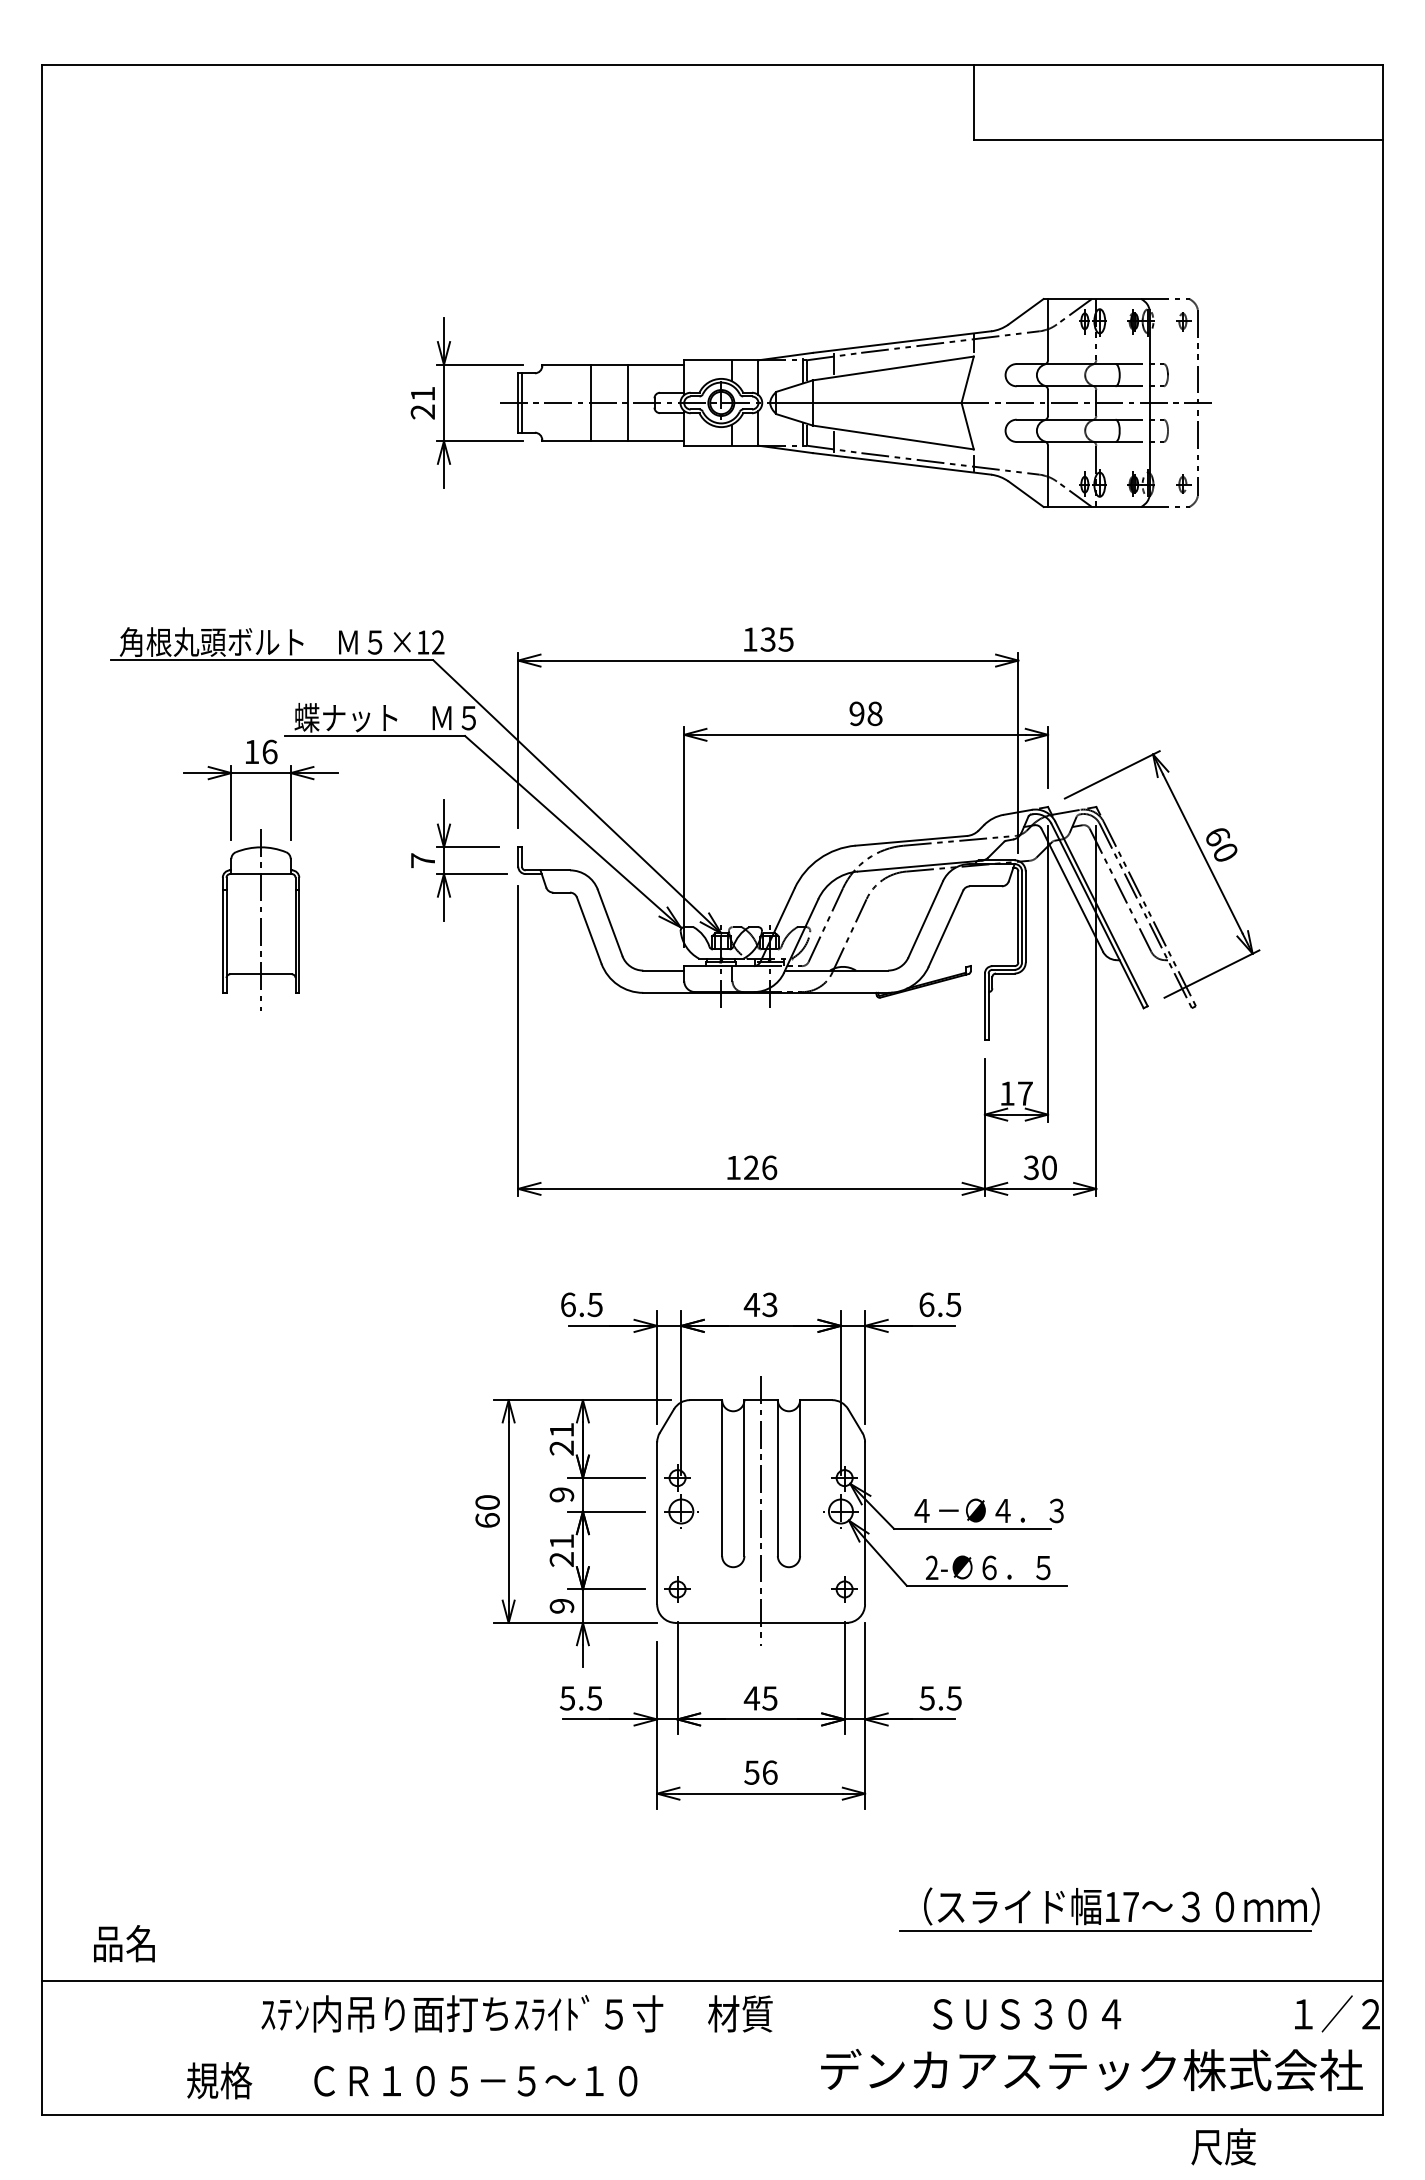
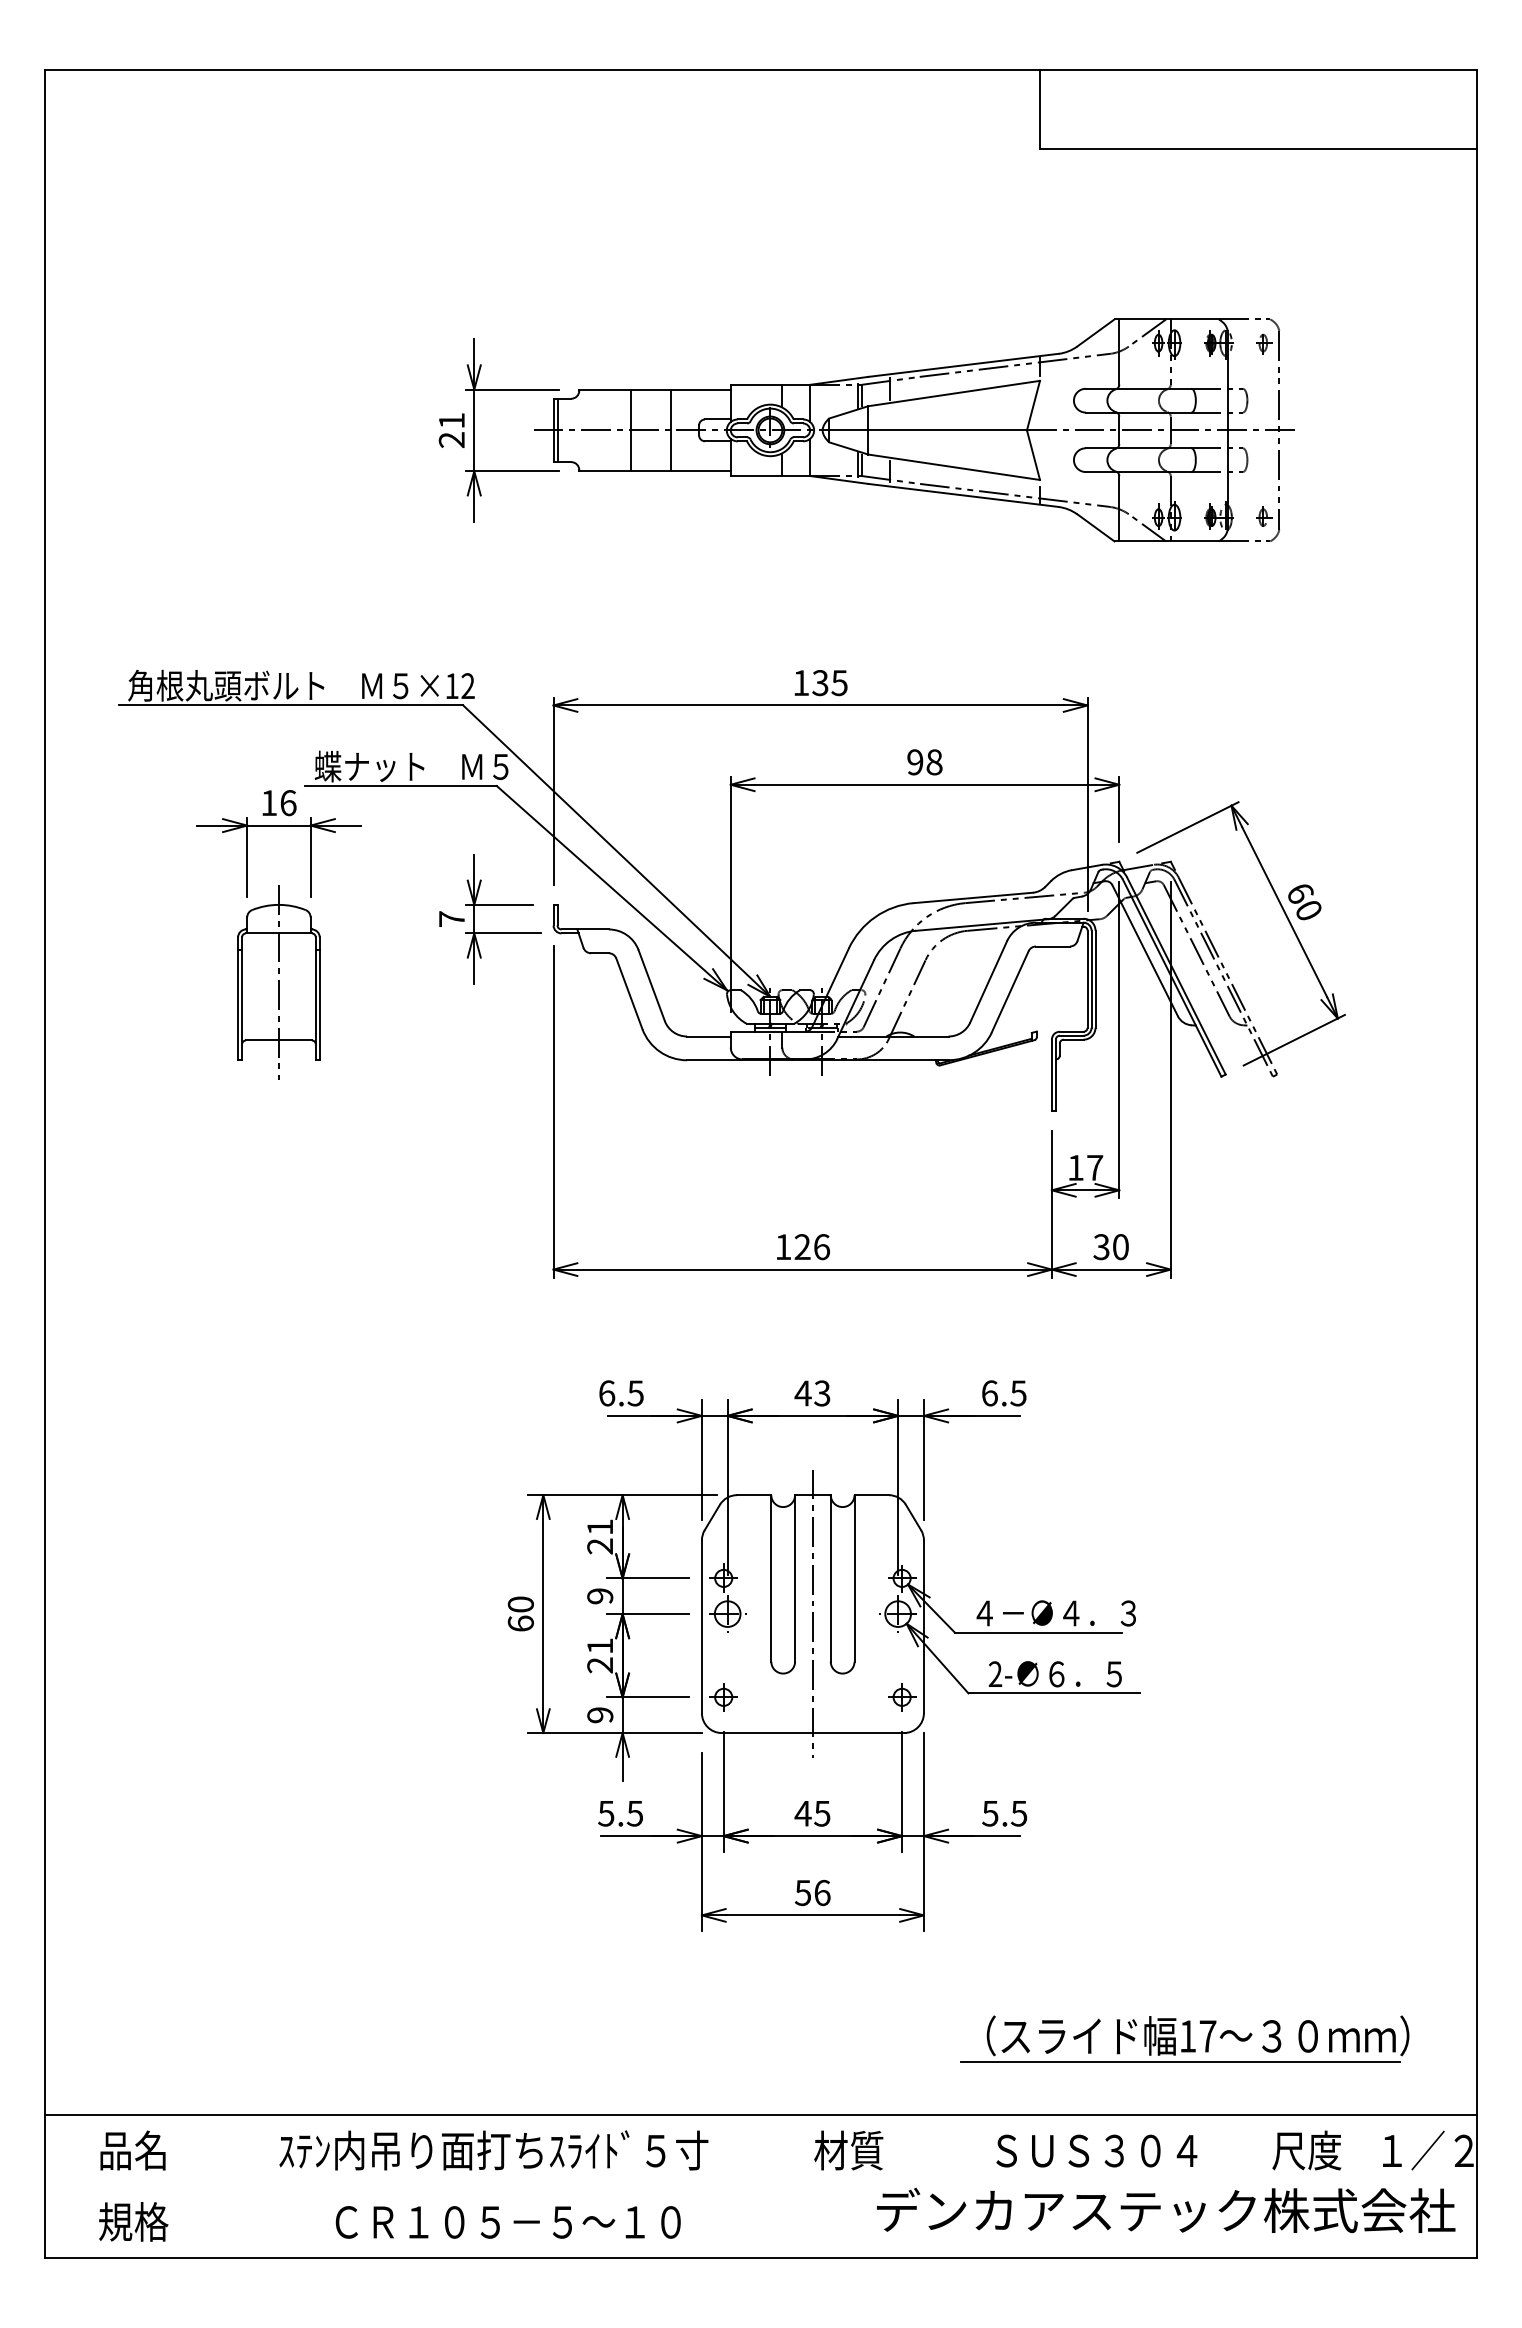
text: (123, 1943) -> (132, 2150), moved
text: (740, 2013) -> (848, 2150), moved
text: (219, 2080) -> (133, 2221), moved
text: (1223, 2146) -> (1306, 2150), moved

